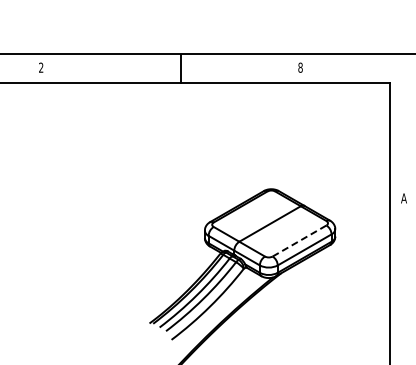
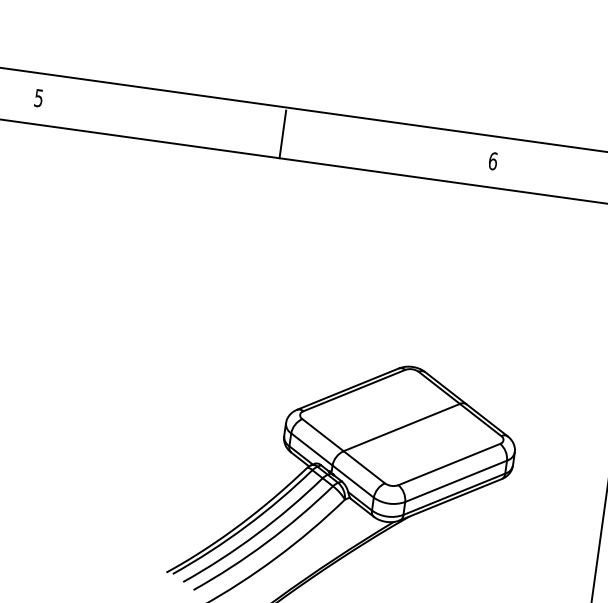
text: (41, 67) -> (39, 97), 2 -> 5
text: (300, 67) -> (493, 160), 8 -> 6
line: (299, 240) -> (449, 463), dashed -> solid

